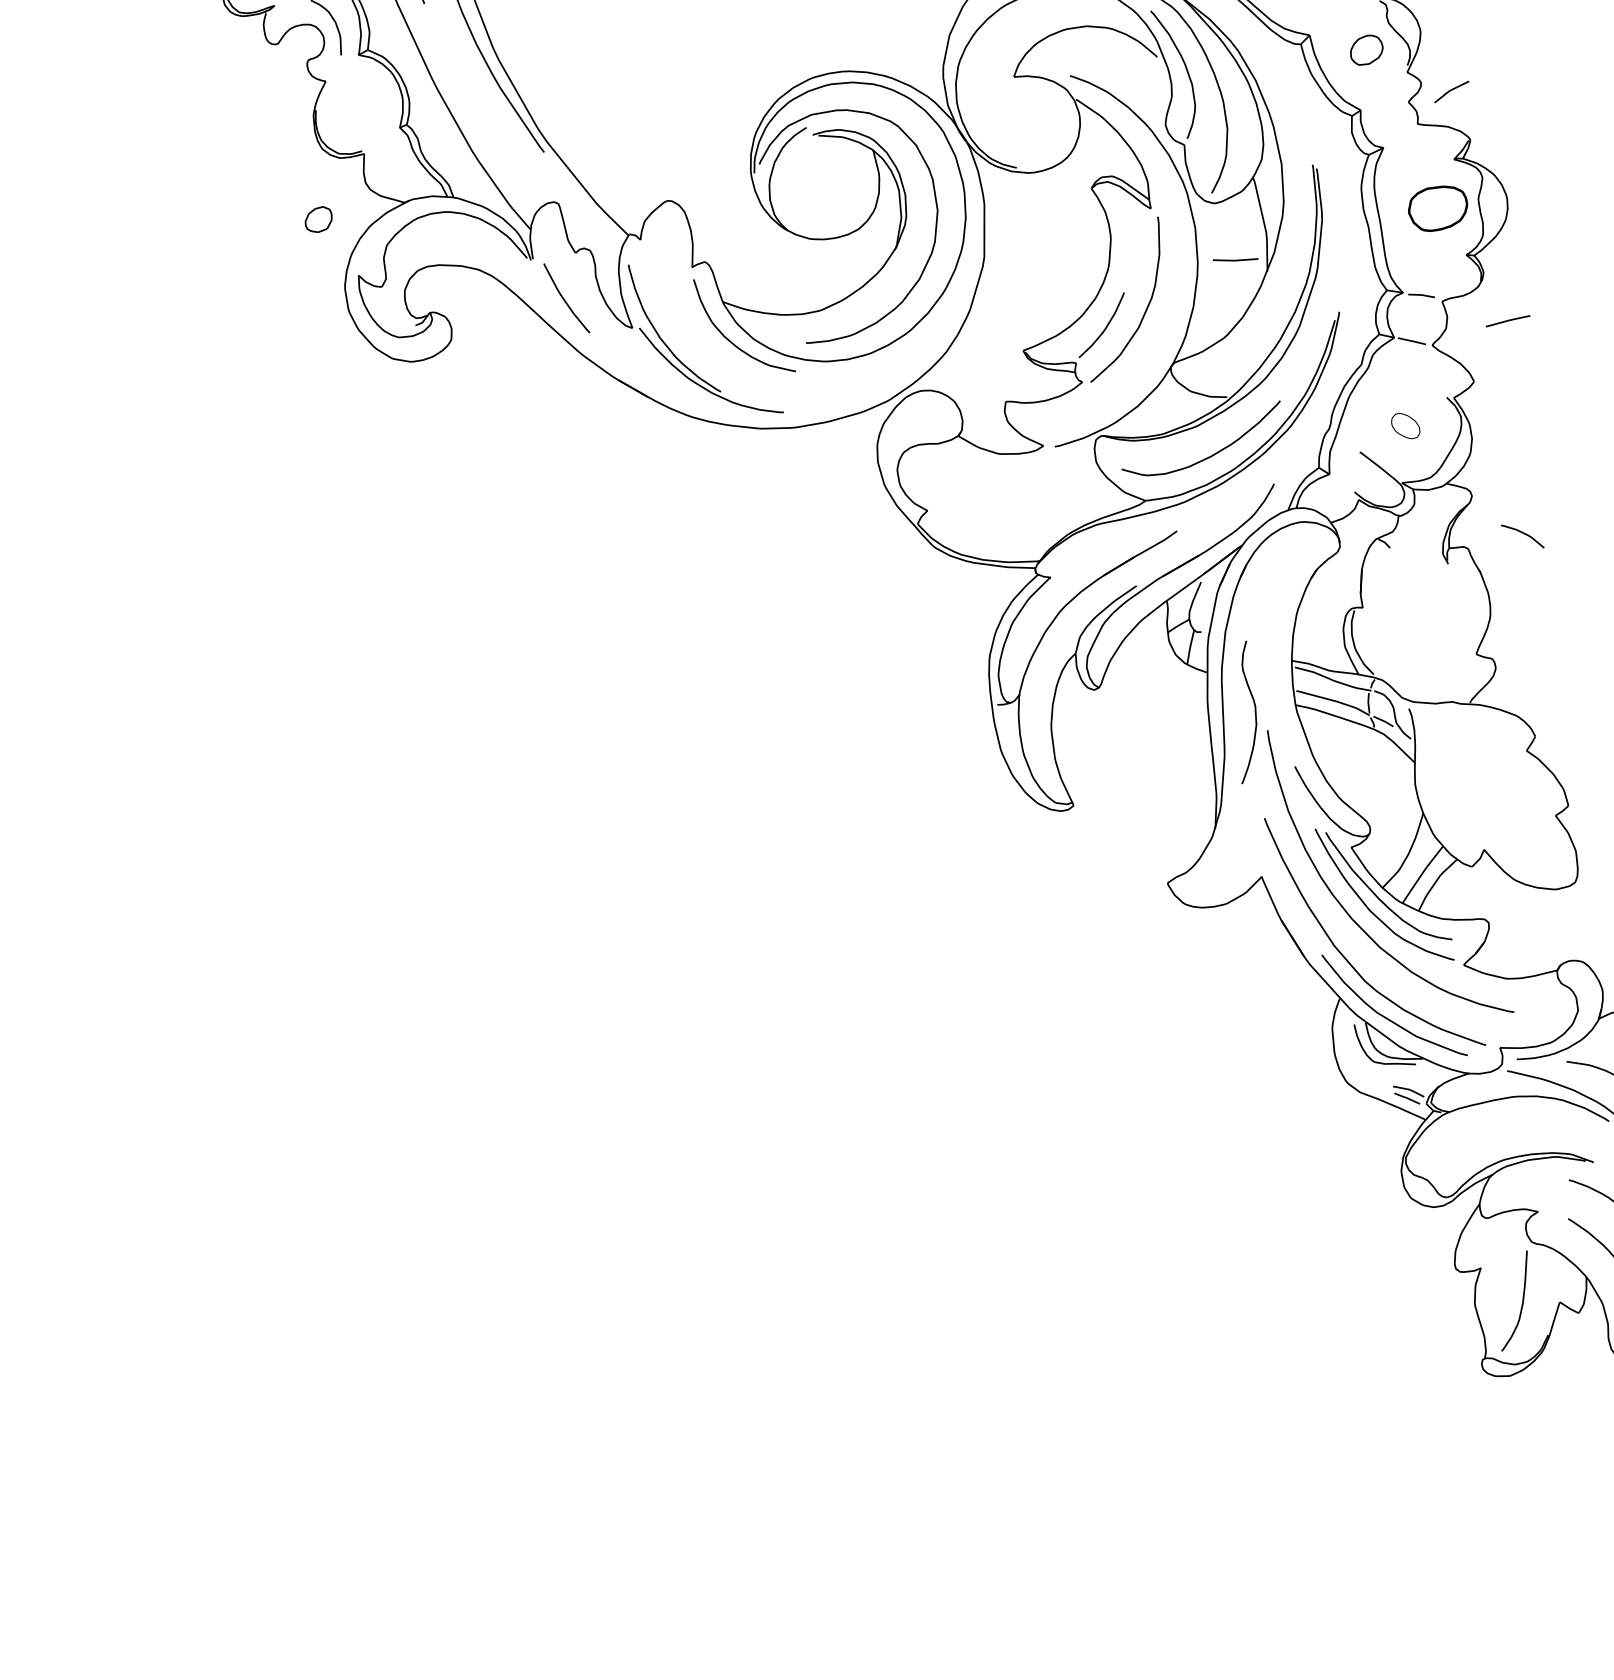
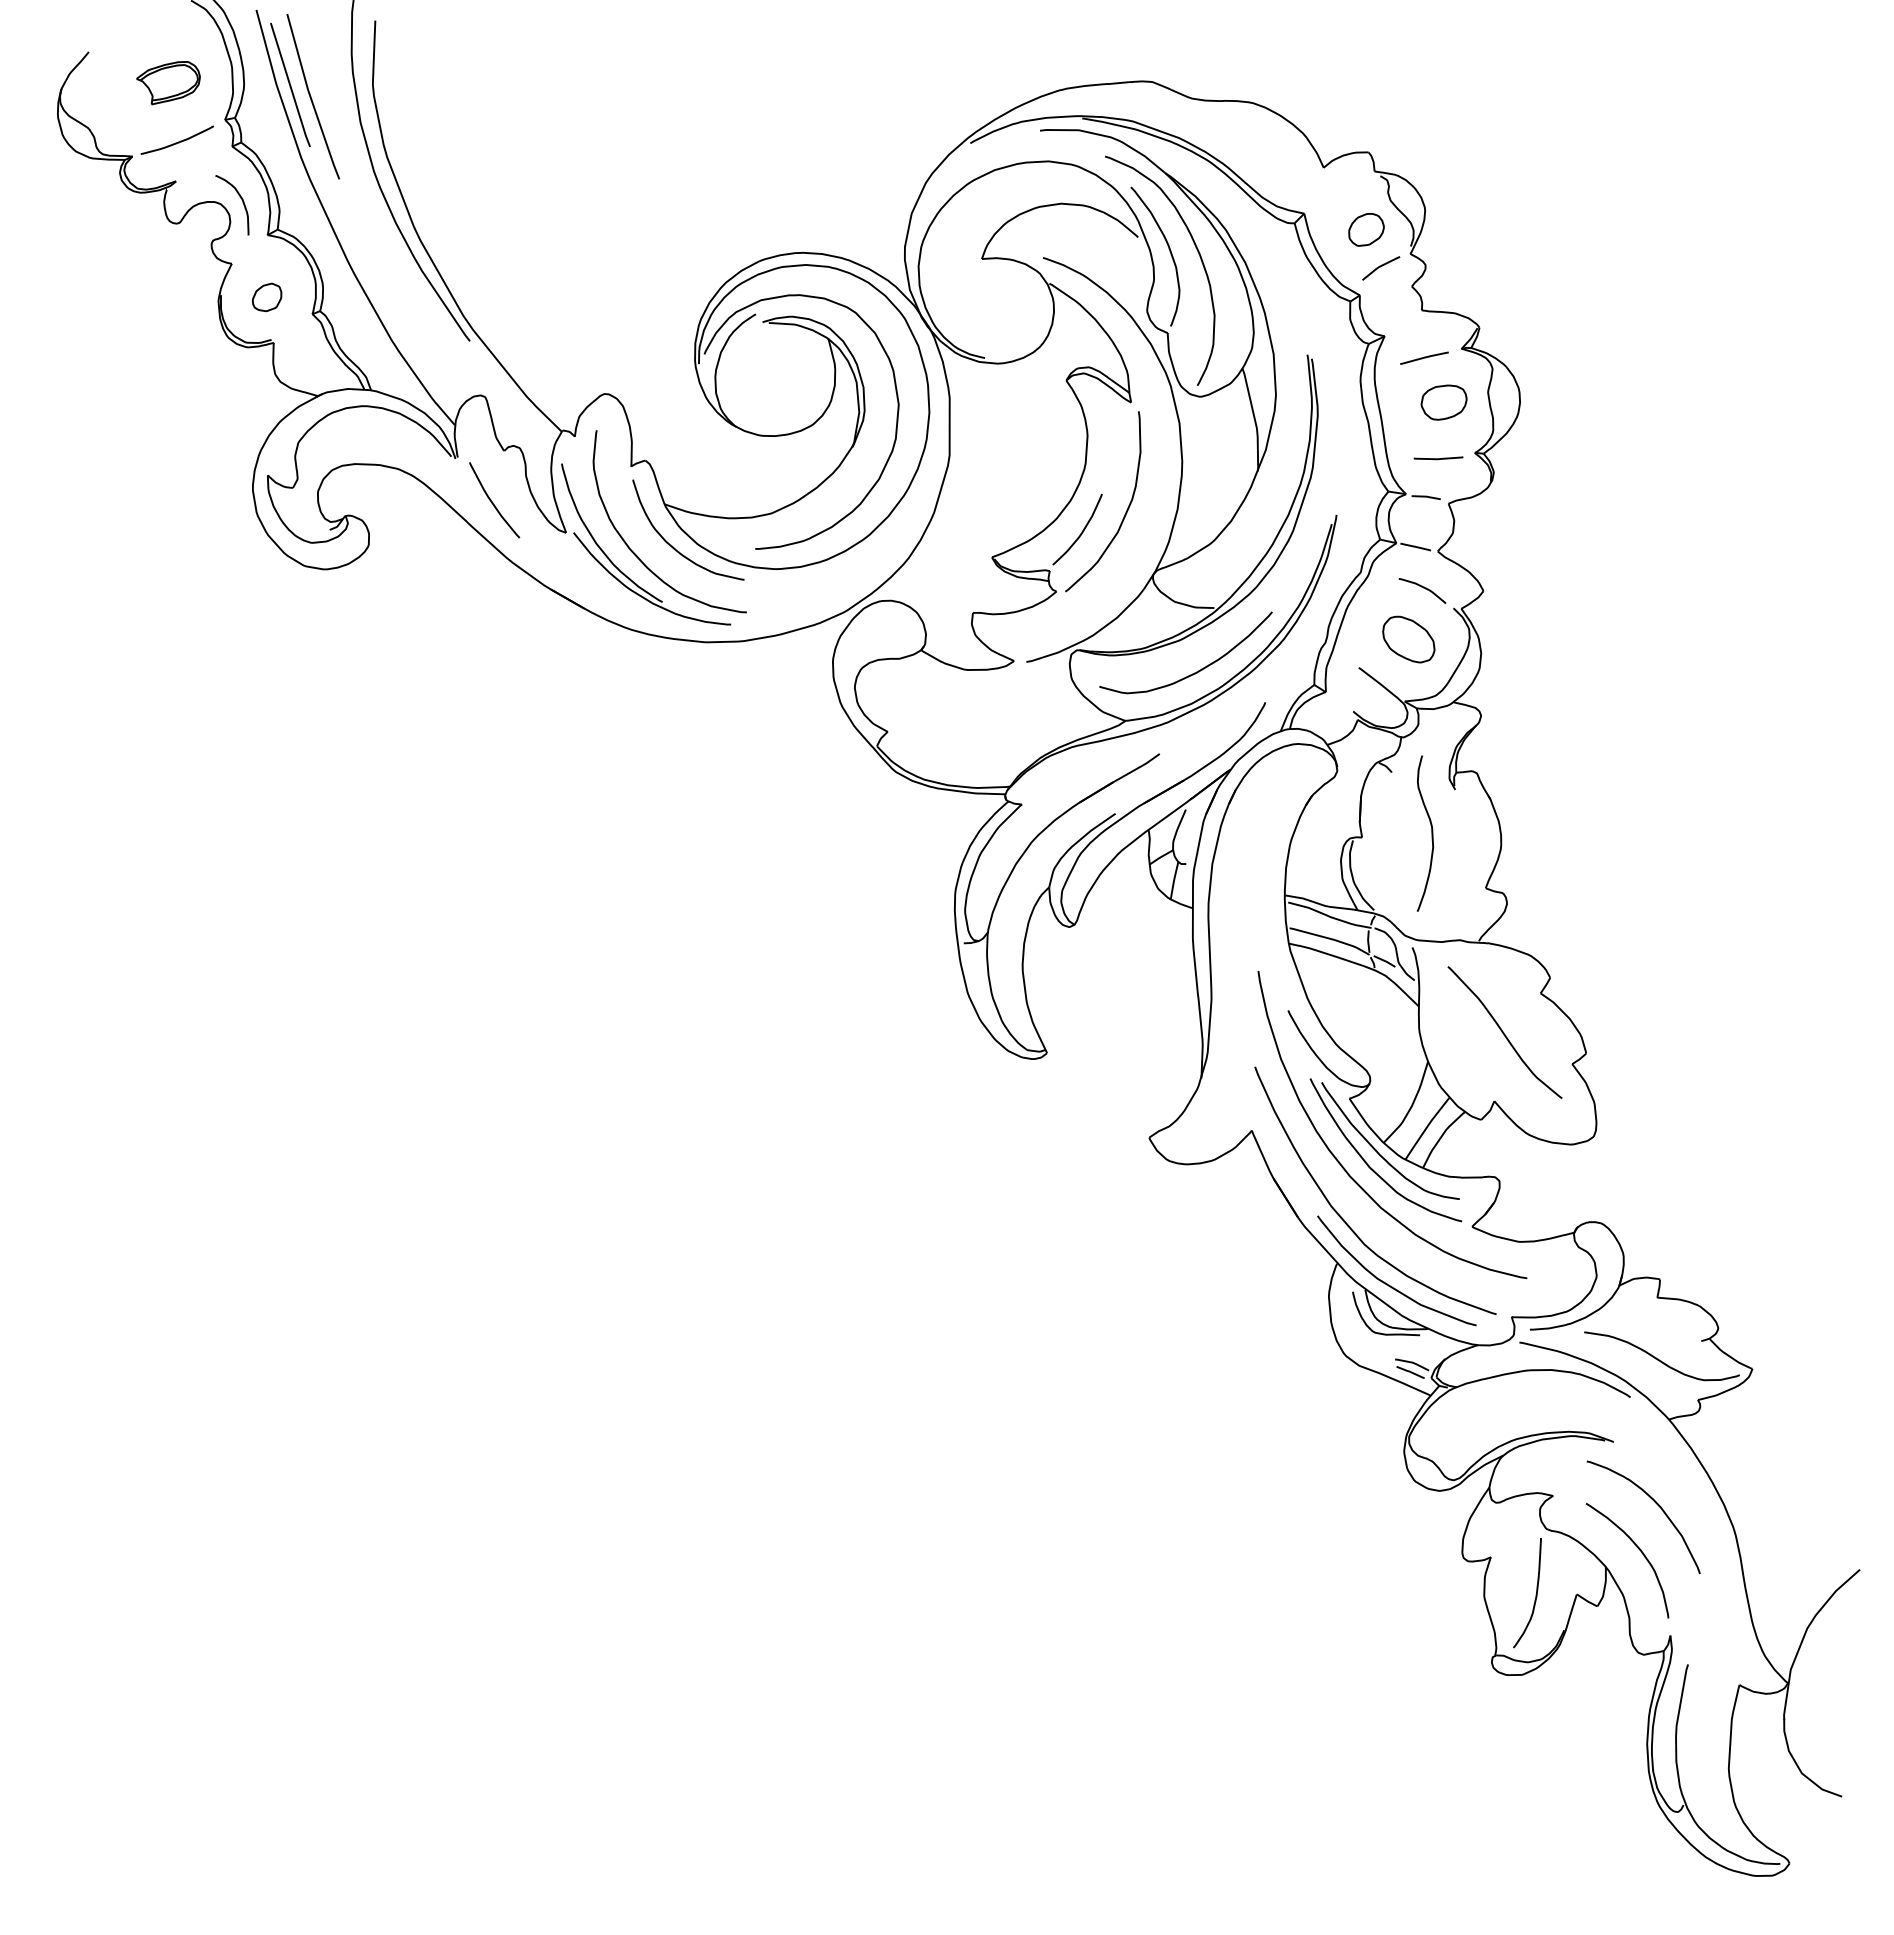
curve: (1451, 91) -> (1380, 267), moved
part: (1437, 208) -> (1443, 402), size x0.71
part: (319, 218) -> (267, 296), moved
curve: (1235, 260) -> (1438, 458), moved
line: (1508, 320) -> (1424, 357), moved
curve: (697, 348) -> (636, 554), added
part: (1405, 426) -> (1408, 639), size x1.67
curve: (1523, 534) -> (1423, 588), moved
curve: (1254, 712) -> (1431, 833), moved
curve: (1493, 786) -> (1504, 1032), added

